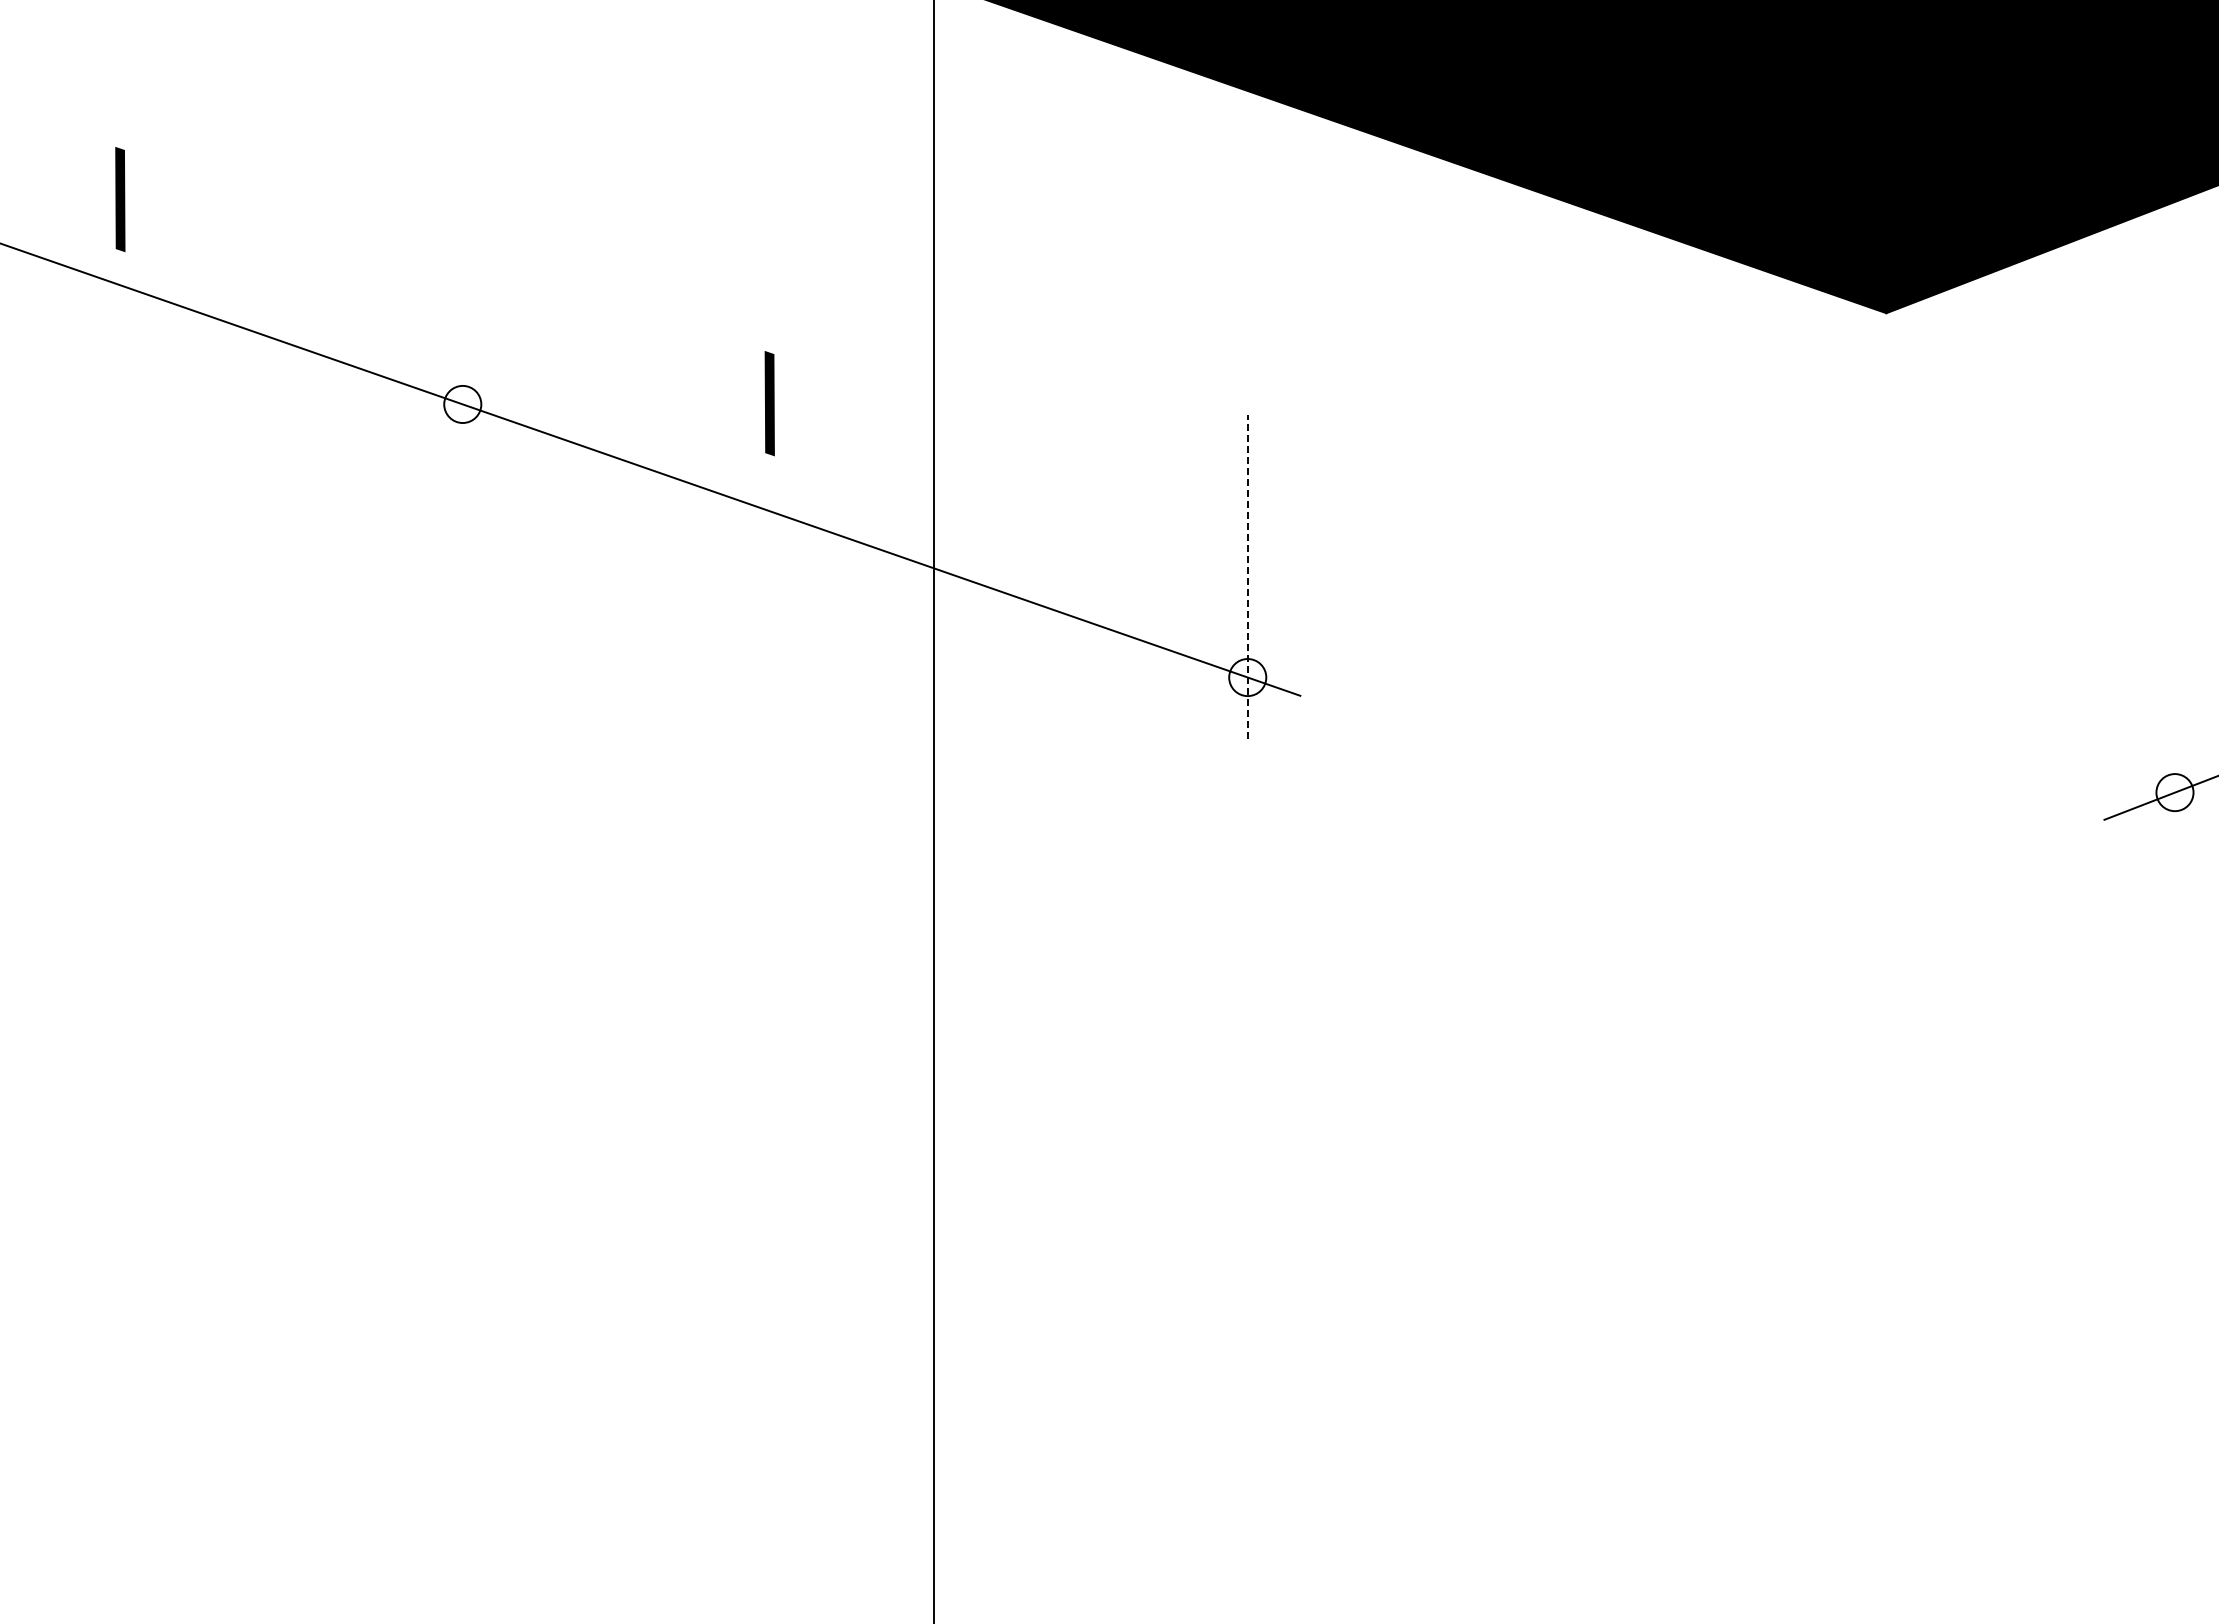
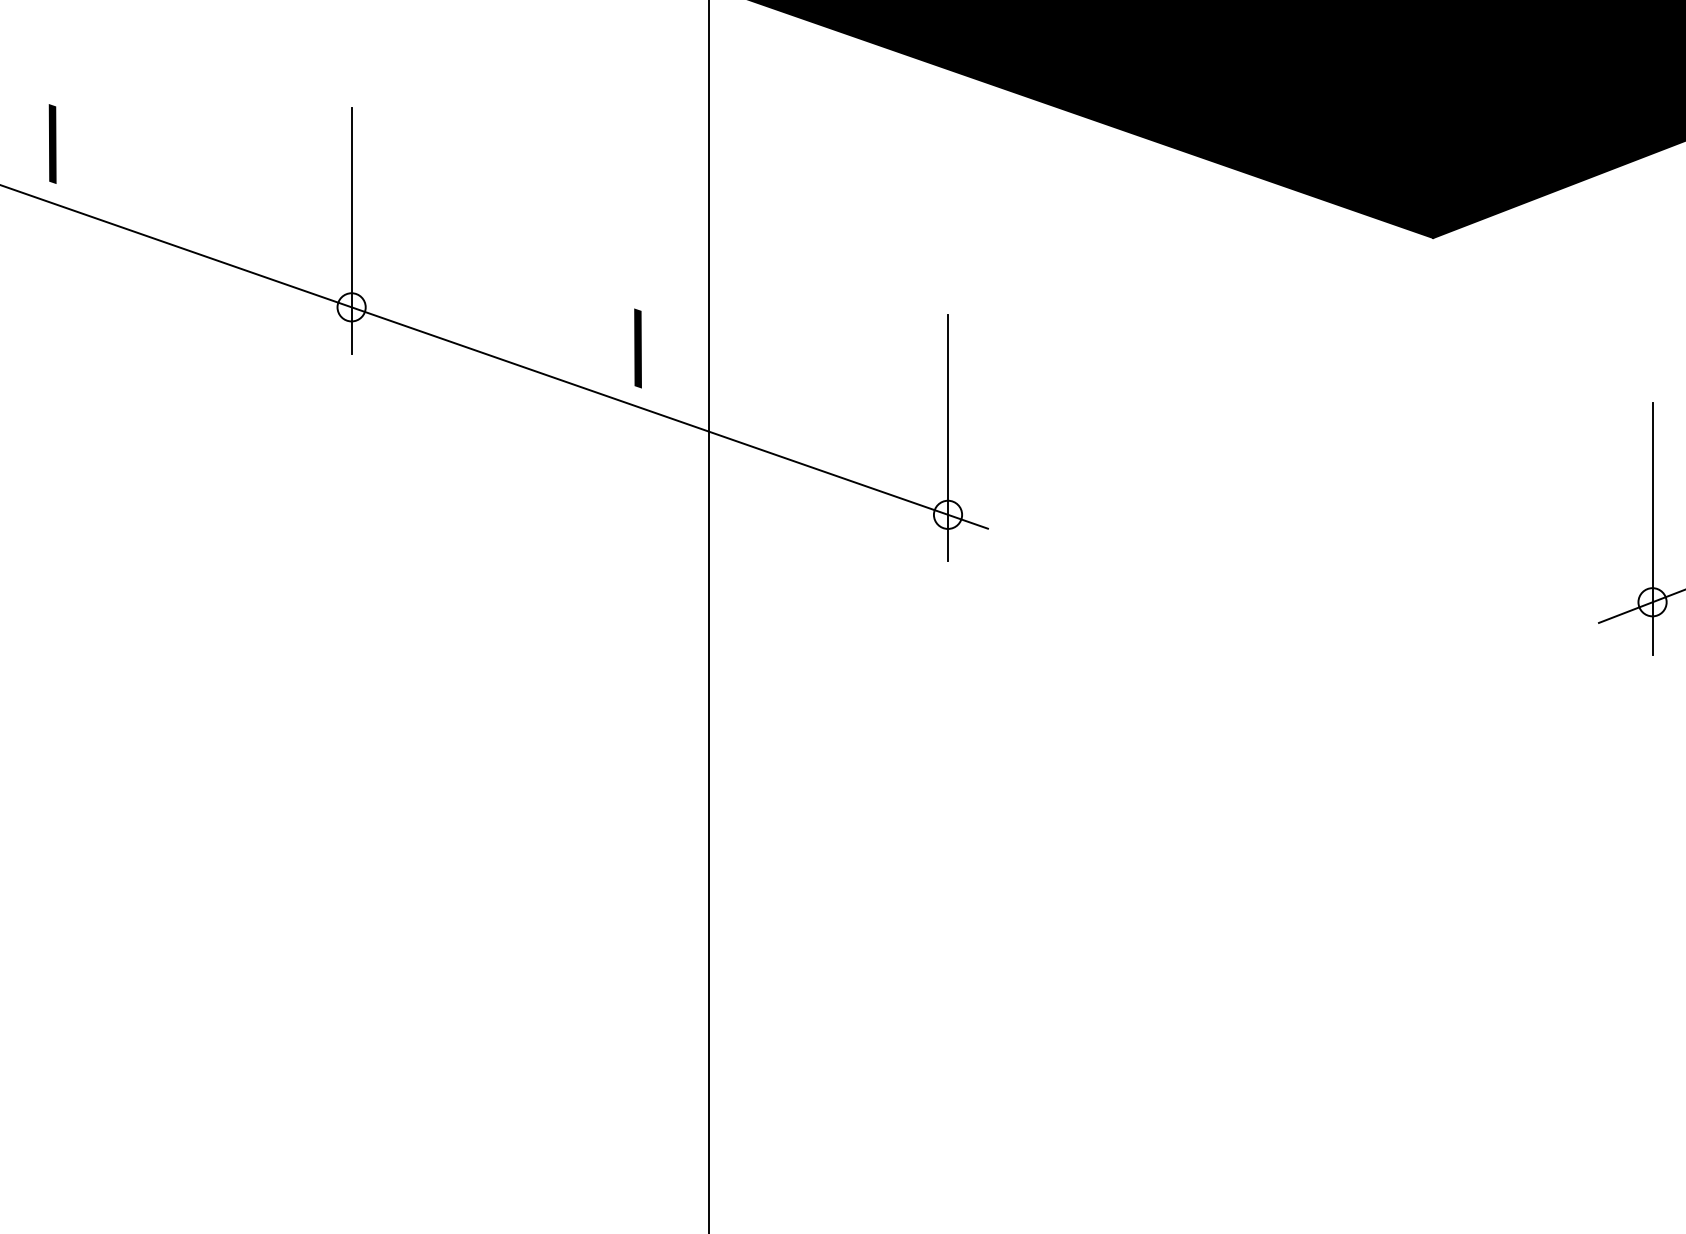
text: (120, 199) -> (52, 144), moved
line: (462, 303) -> (351, 230), added
text: (769, 403) -> (637, 348), moved
line: (1247, 576) -> (947, 438), dashed -> solid
line: (2174, 695) -> (1652, 528), added

